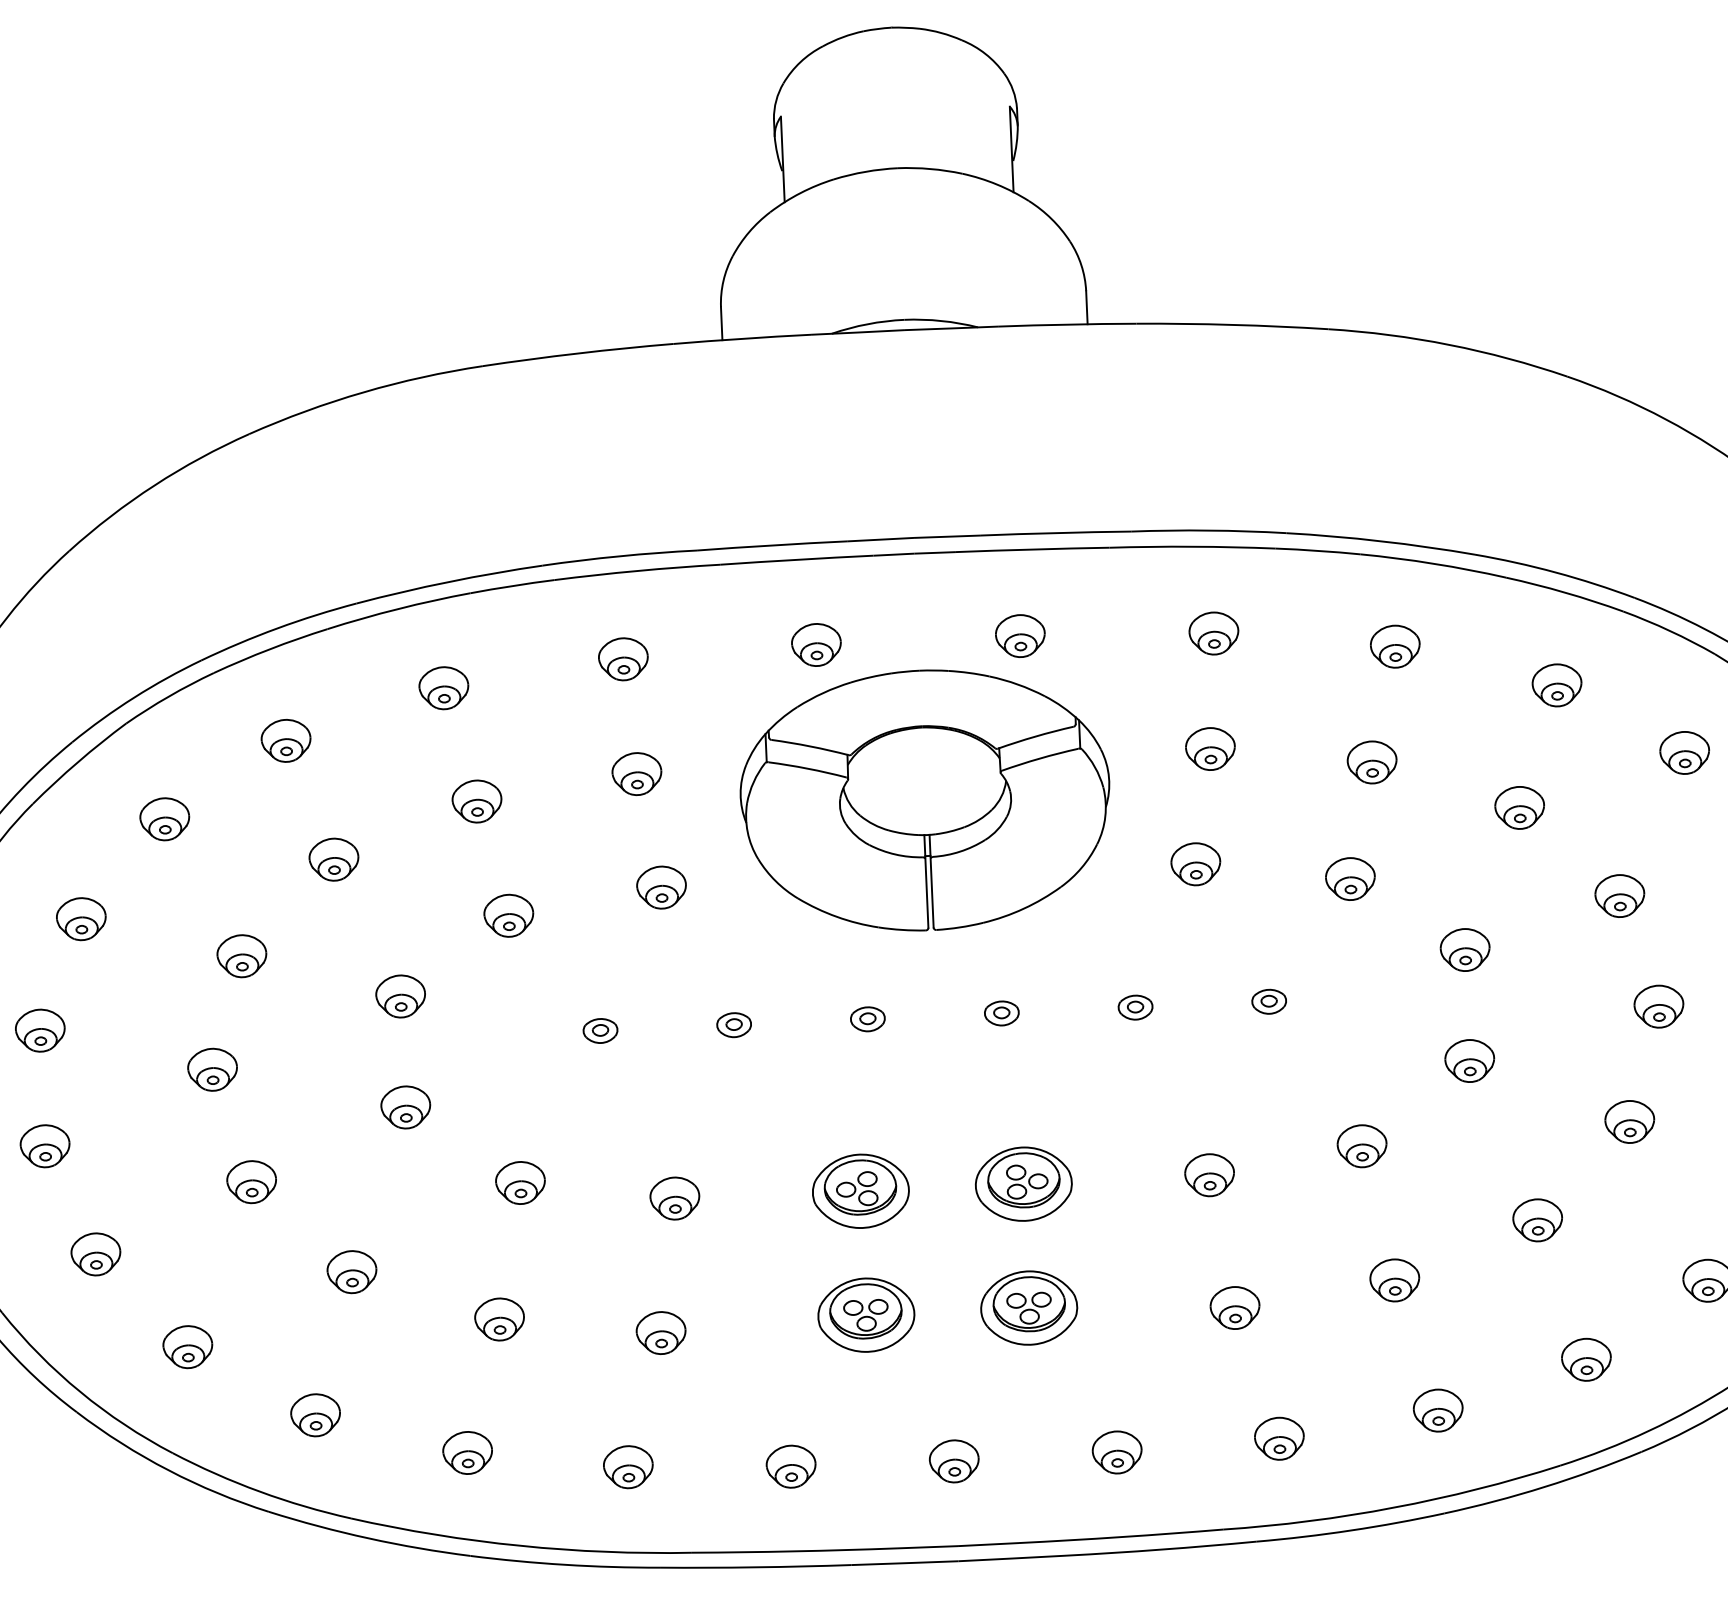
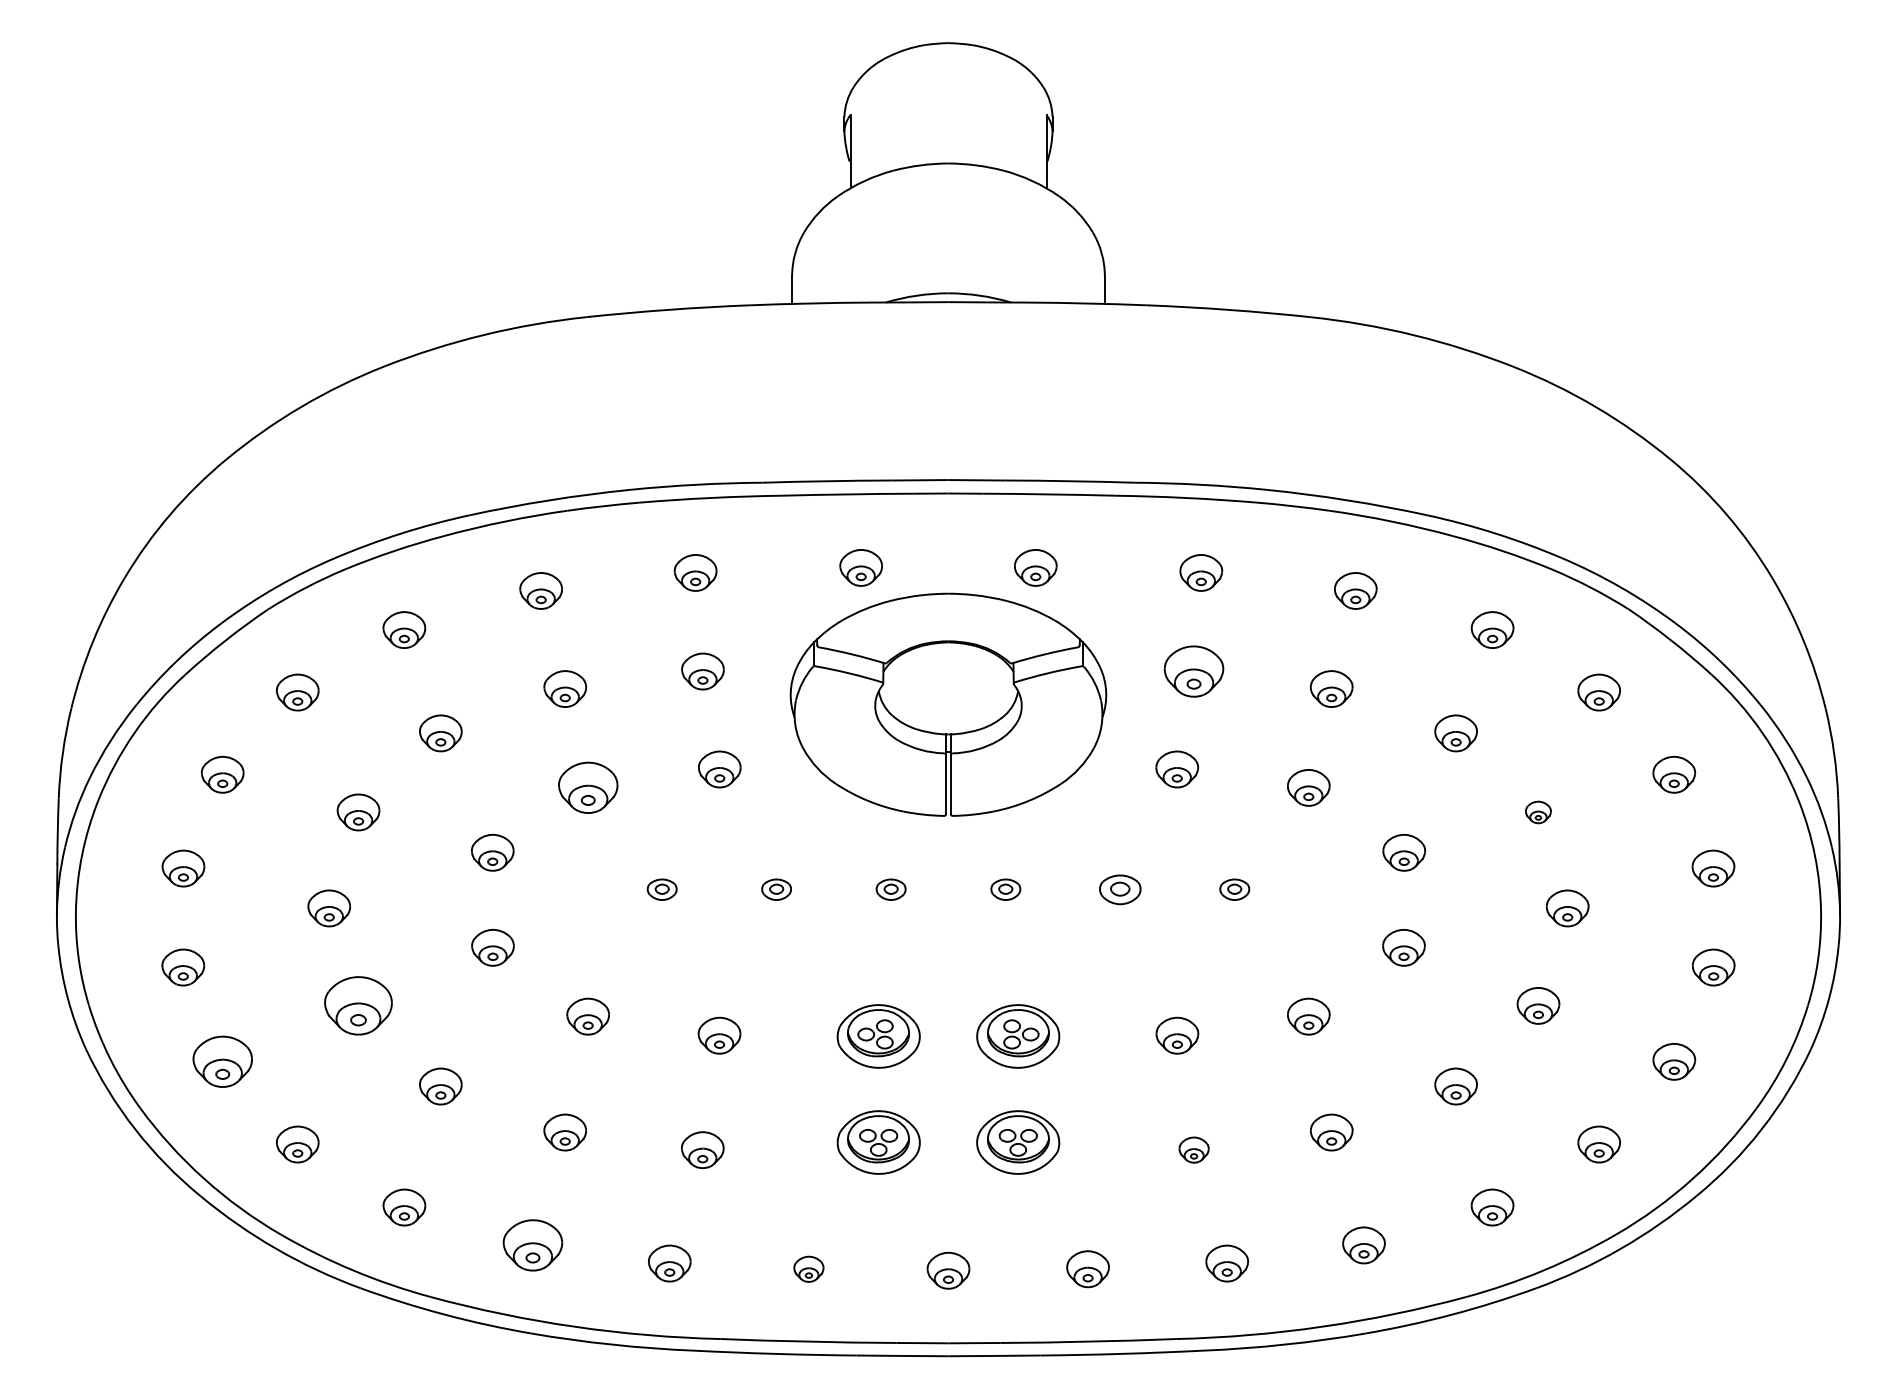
part: (1209, 749) -> (1193, 671), size x1.4
part: (1620, 896) -> (1538, 812), size x0.6
part: (508, 915) -> (587, 787), size x1.4
part: (1135, 1007) -> (1120, 889), size x1.4
part: (251, 1181) -> (358, 1005), size x1.6
part: (95, 1254) -> (222, 1061), size x1.4
part: (1234, 1307) -> (1193, 1149), size x0.7
part: (467, 1453) -> (532, 1245), size x1.4
part: (790, 1467) -> (808, 1269), size x0.7

